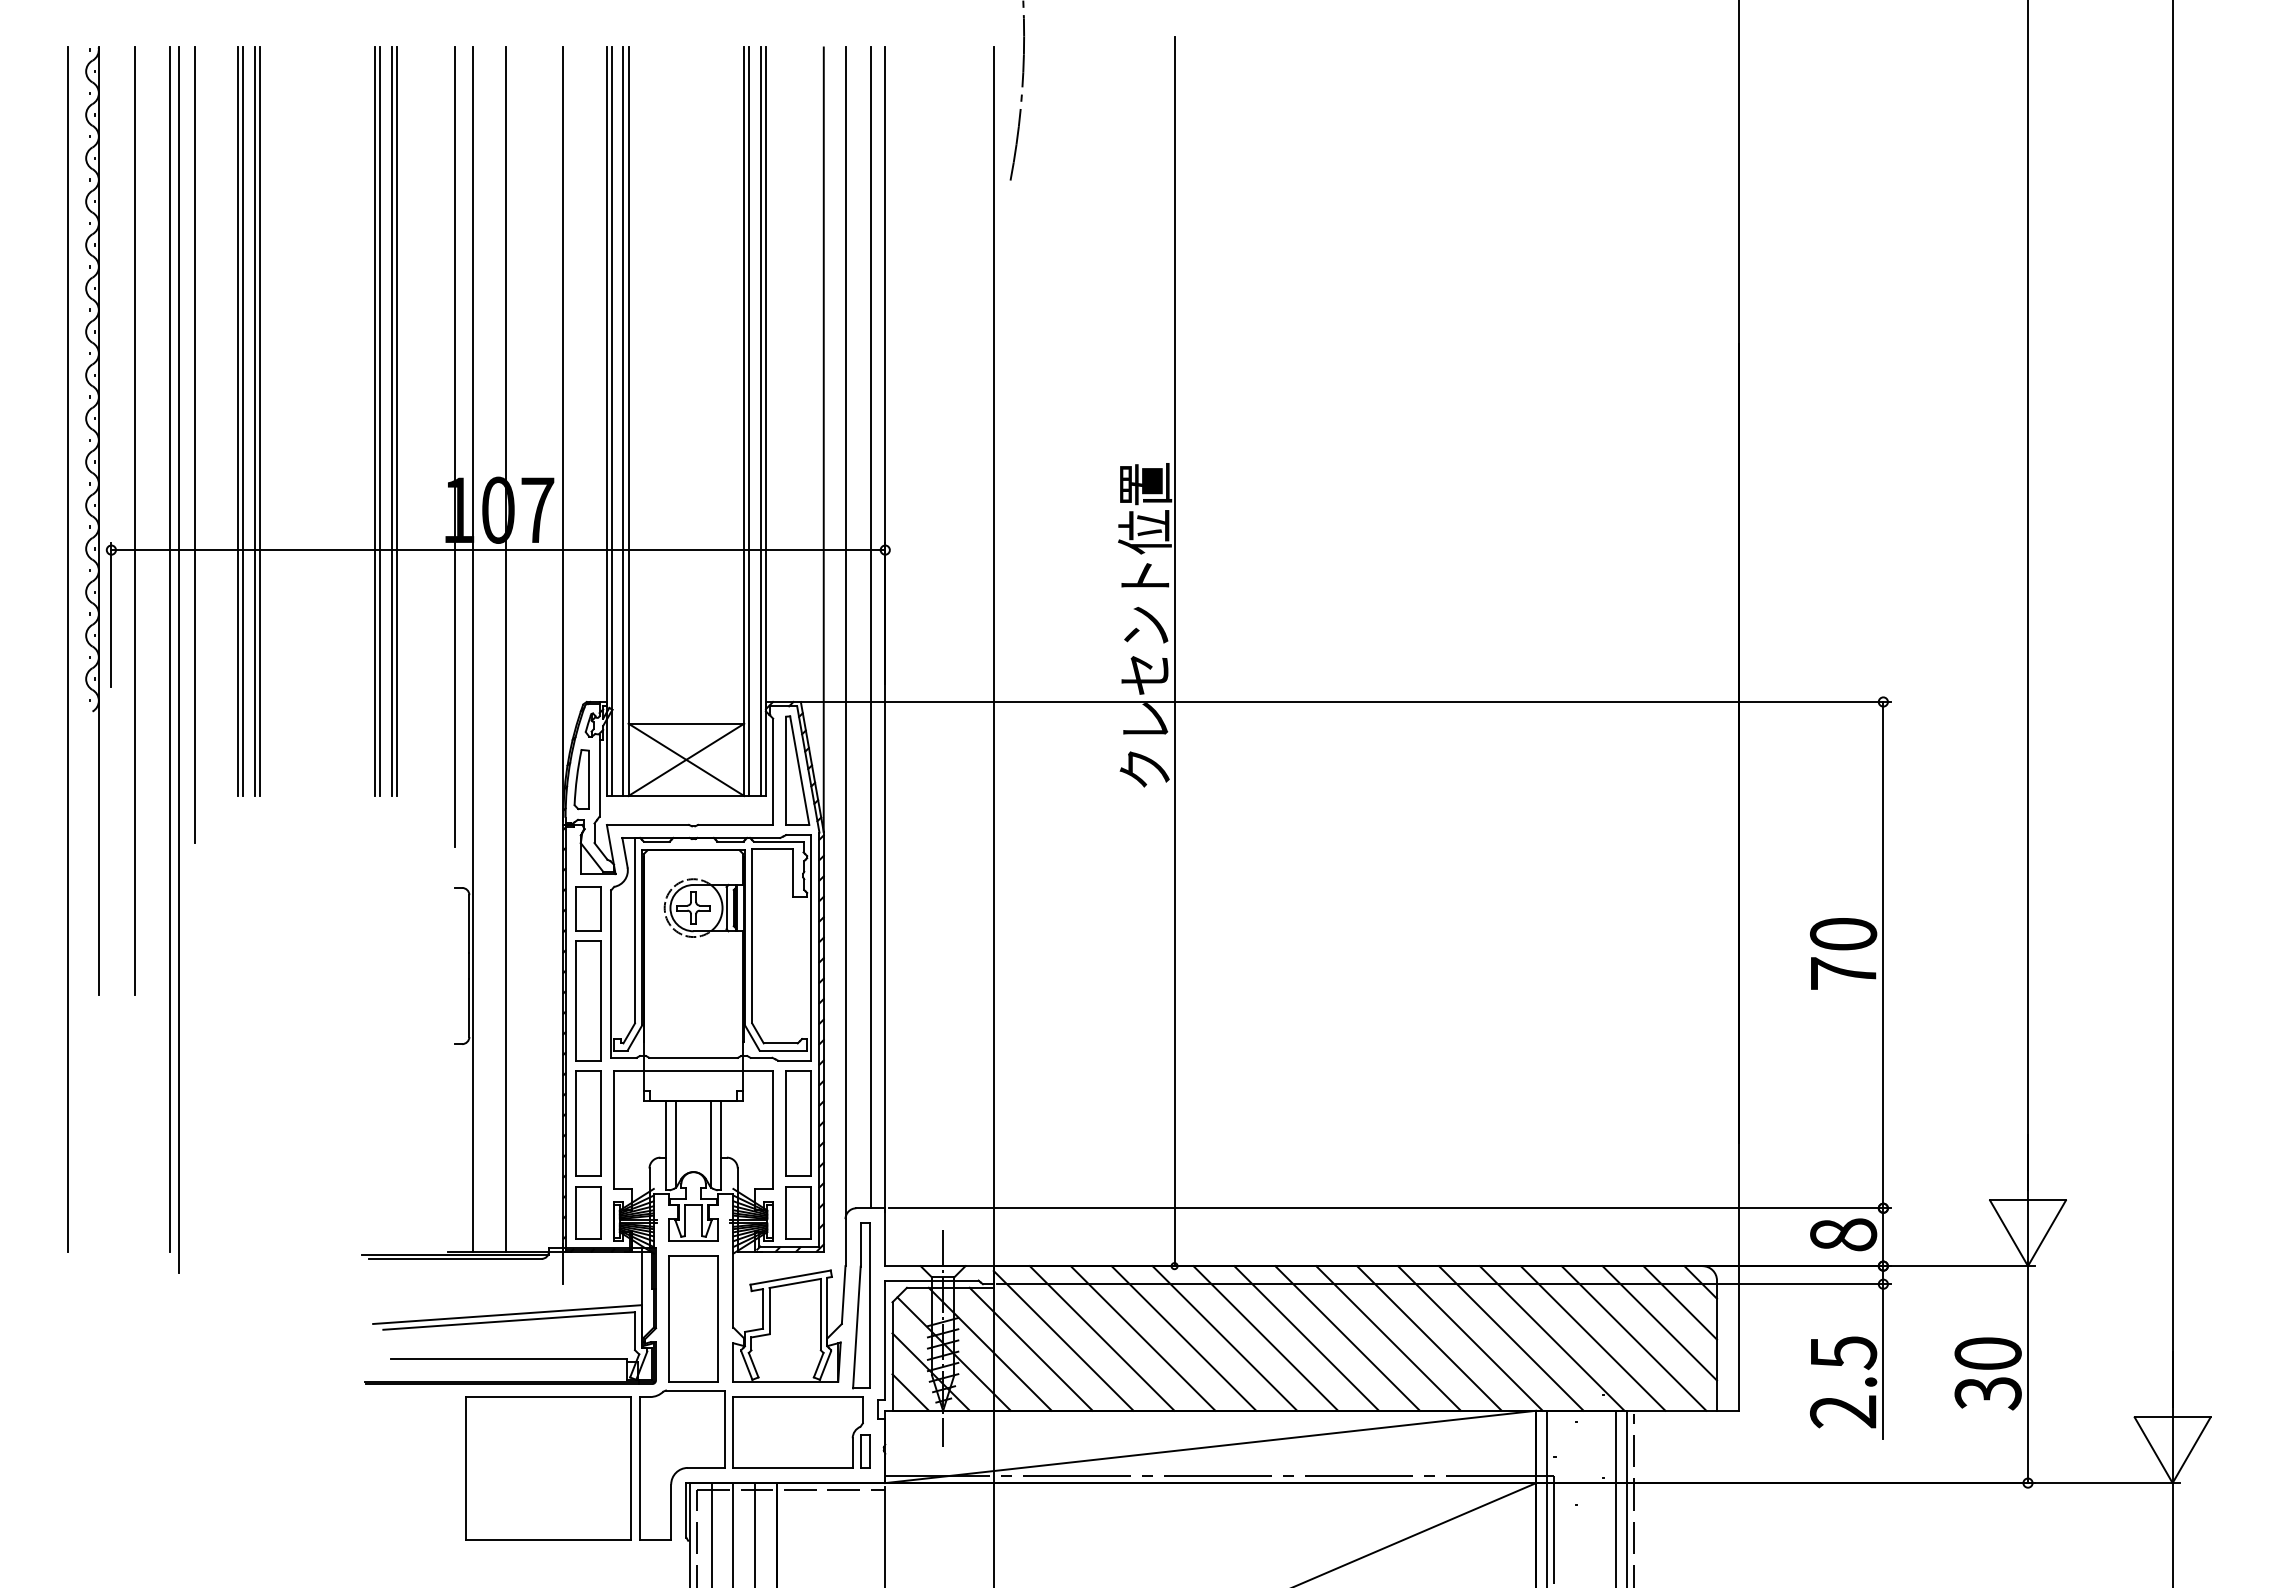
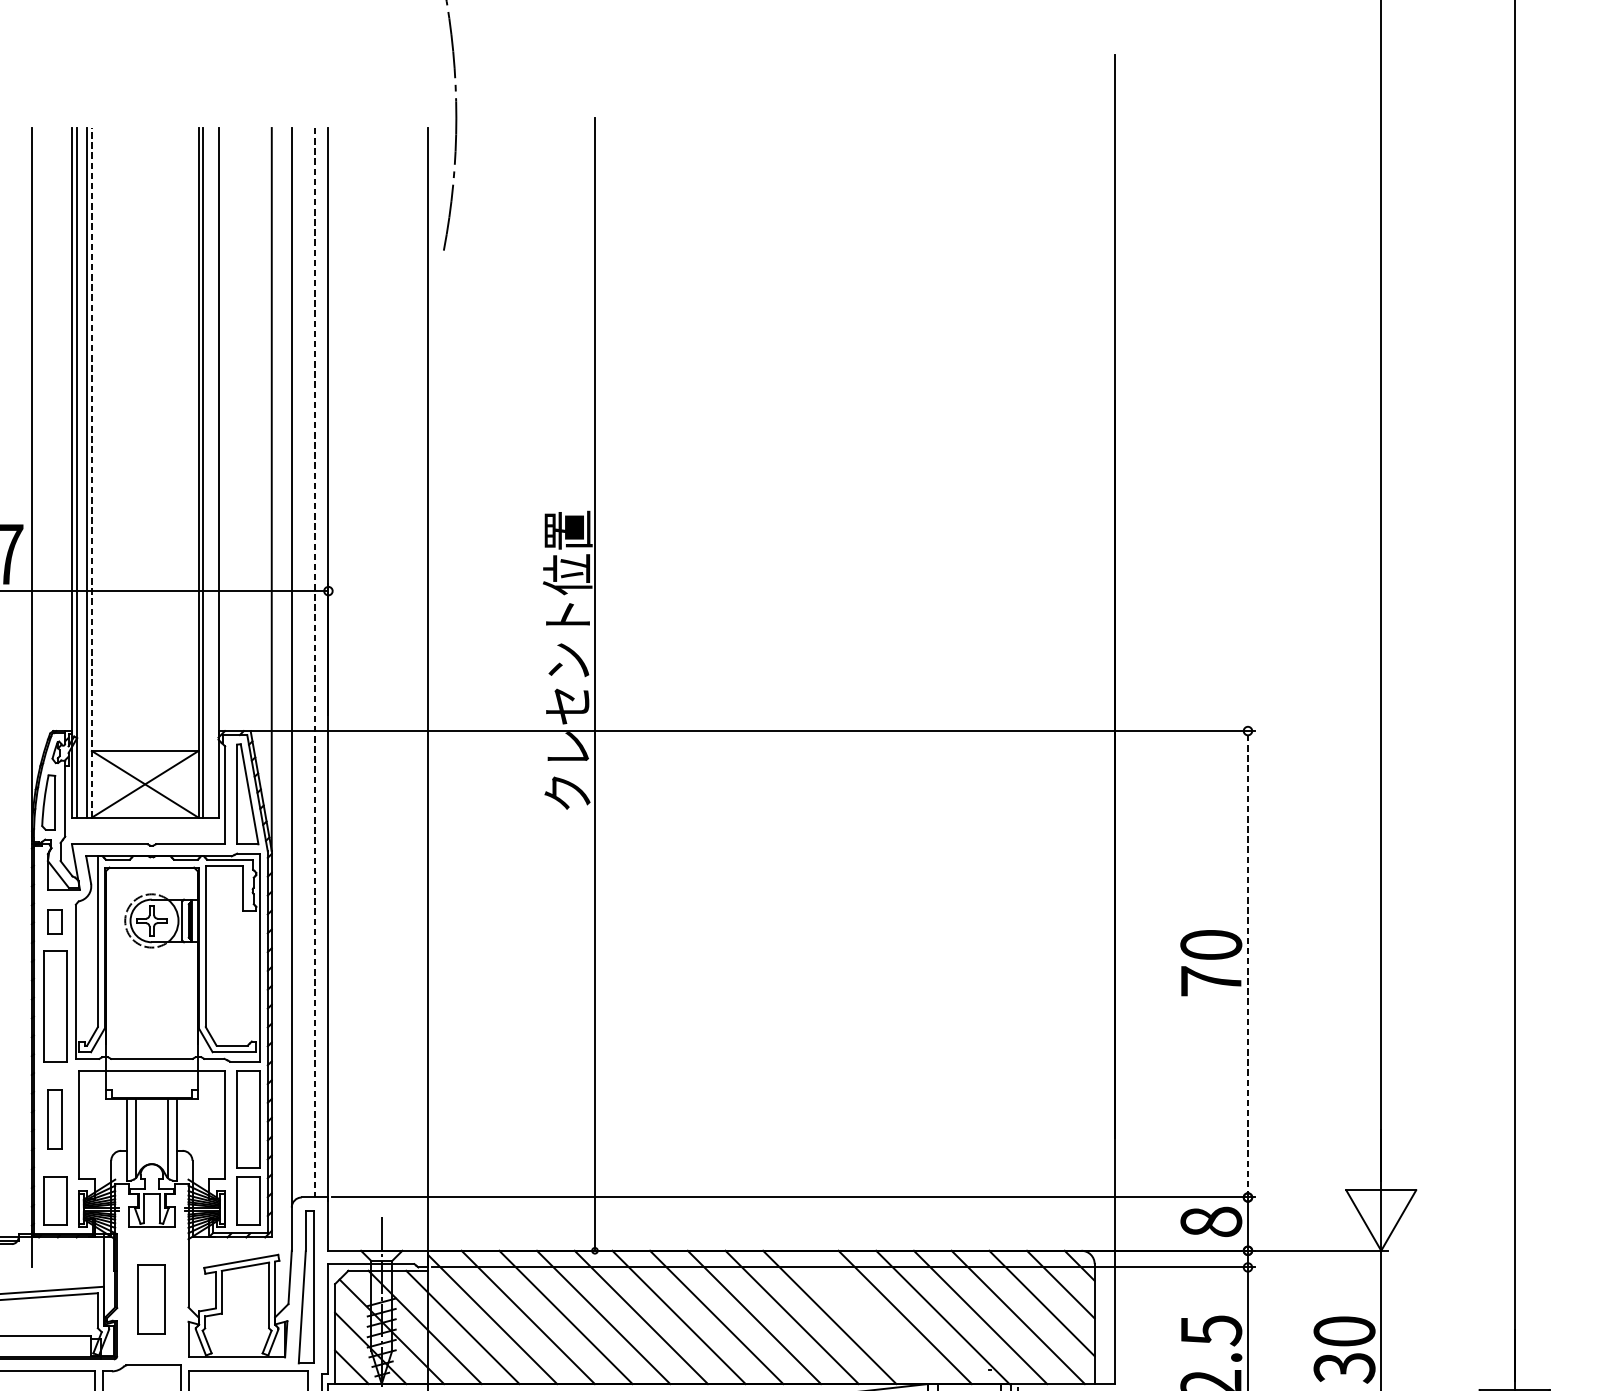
line: (628, 421) -> (91, 472), solid -> dashed
line: (760, 421) -> (213, 472), removed
line: (870, 628) -> (314, 663), solid -> dashed
part: (588, 908) -> (55, 921), size x0.6
line: (1883, 954) -> (1248, 963), solid -> dashed
part: (588, 1123) -> (55, 1119), size x0.6
part: (693, 1318) -> (151, 1299), size x0.6
line: (1470, 1338) -> (867, 1317), removed

